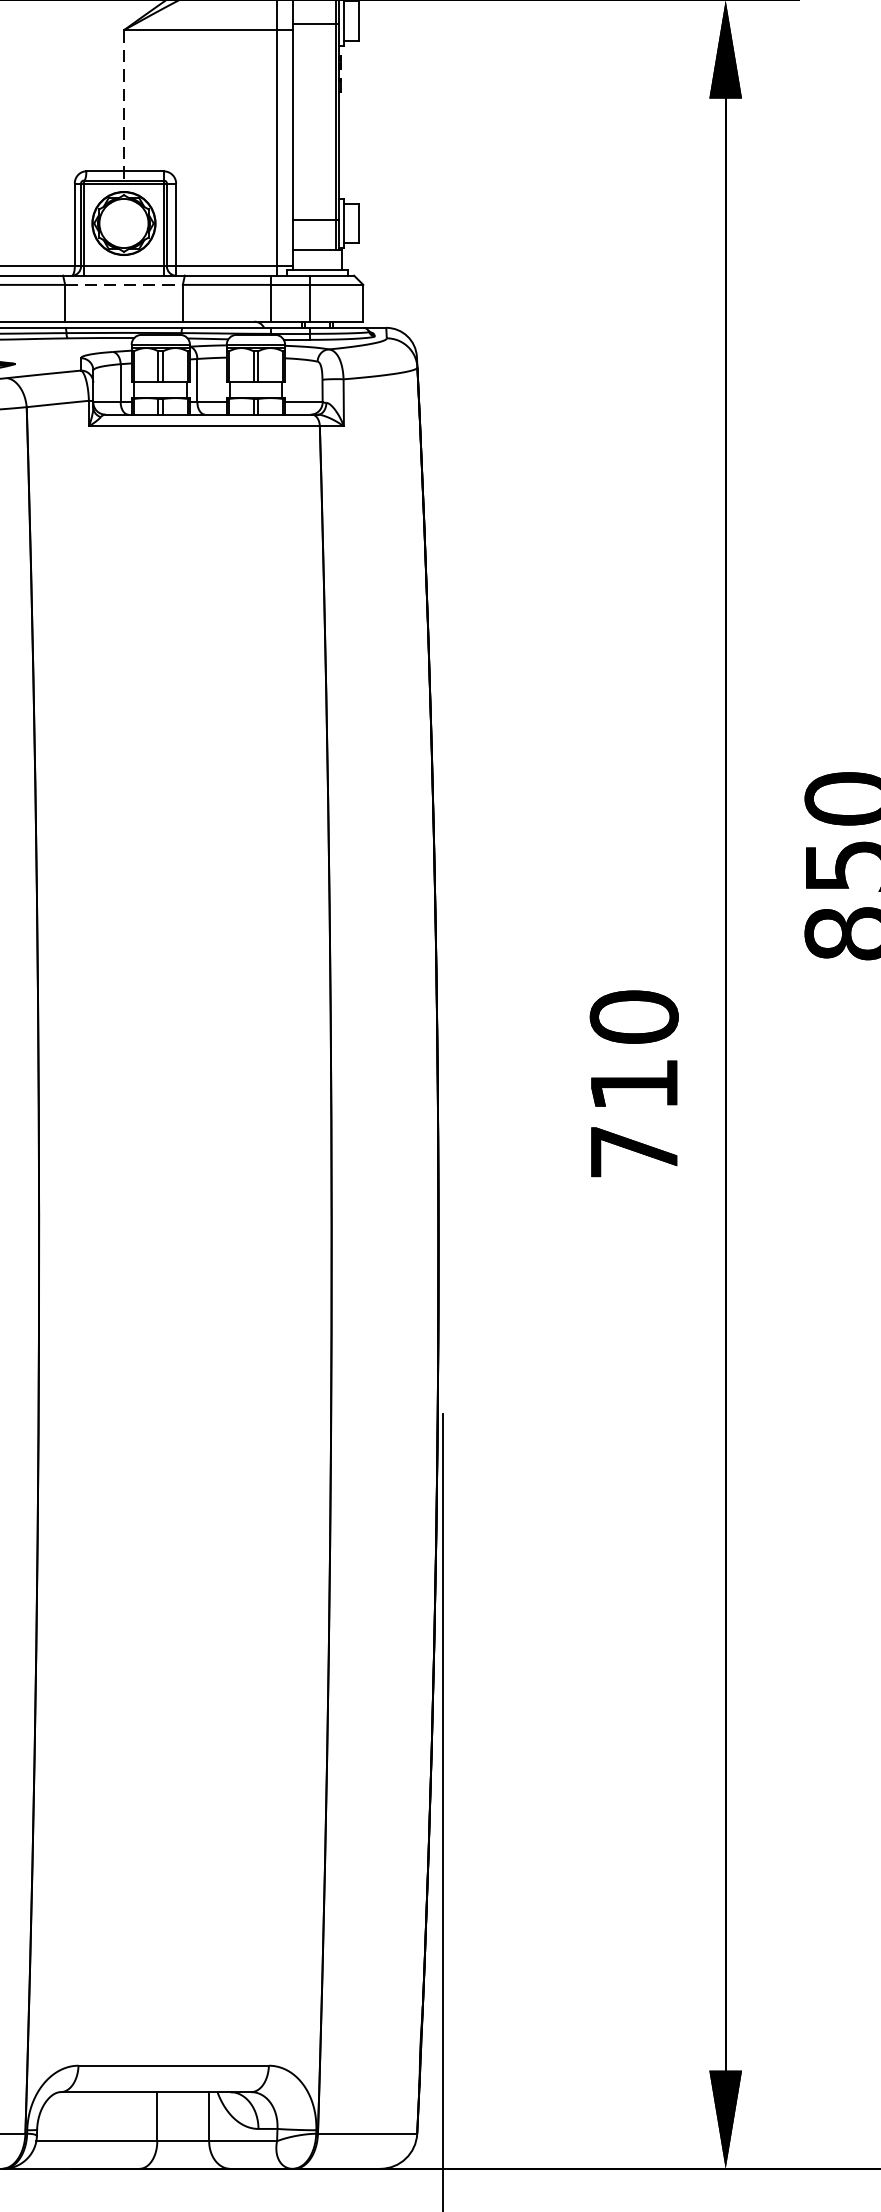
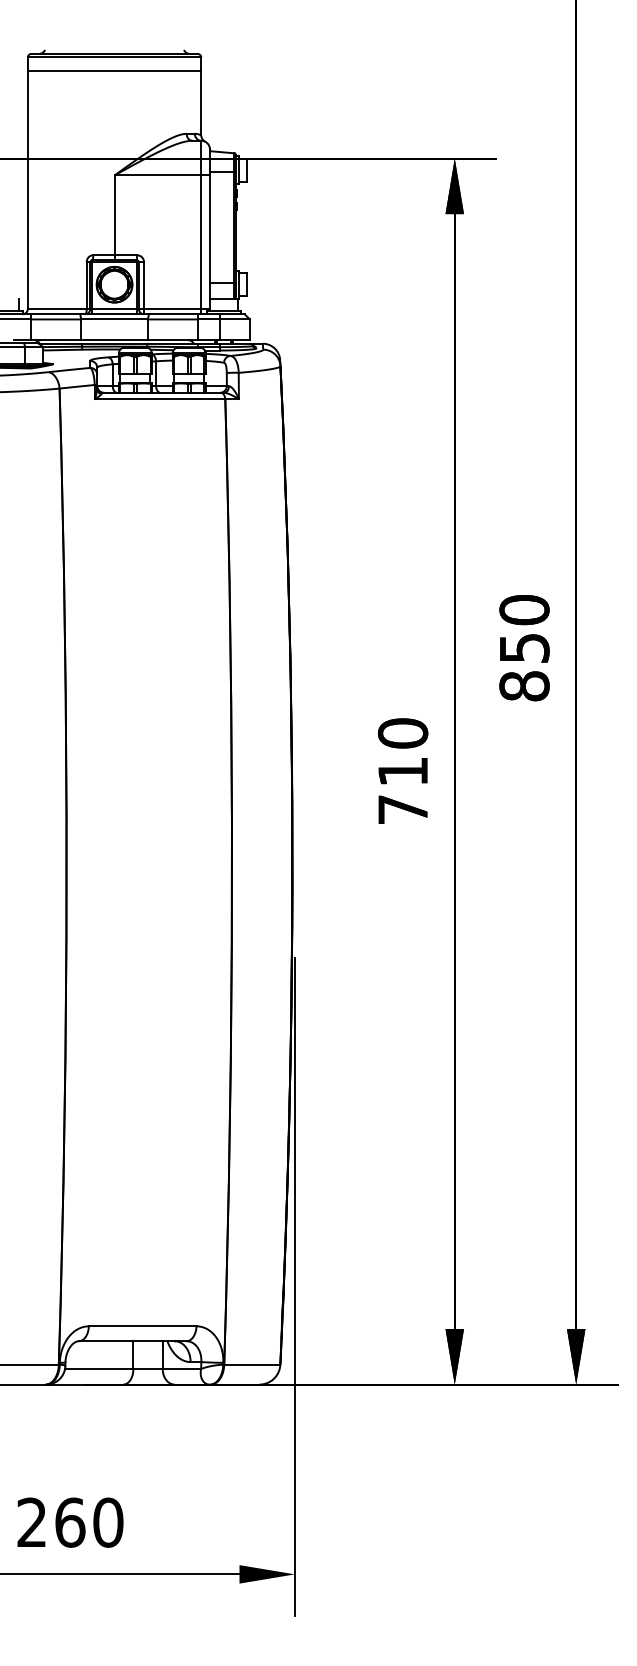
line: (123, 104) -> (114, 217), dashed -> solid
line: (125, 284) -> (115, 319), dashed -> solid

